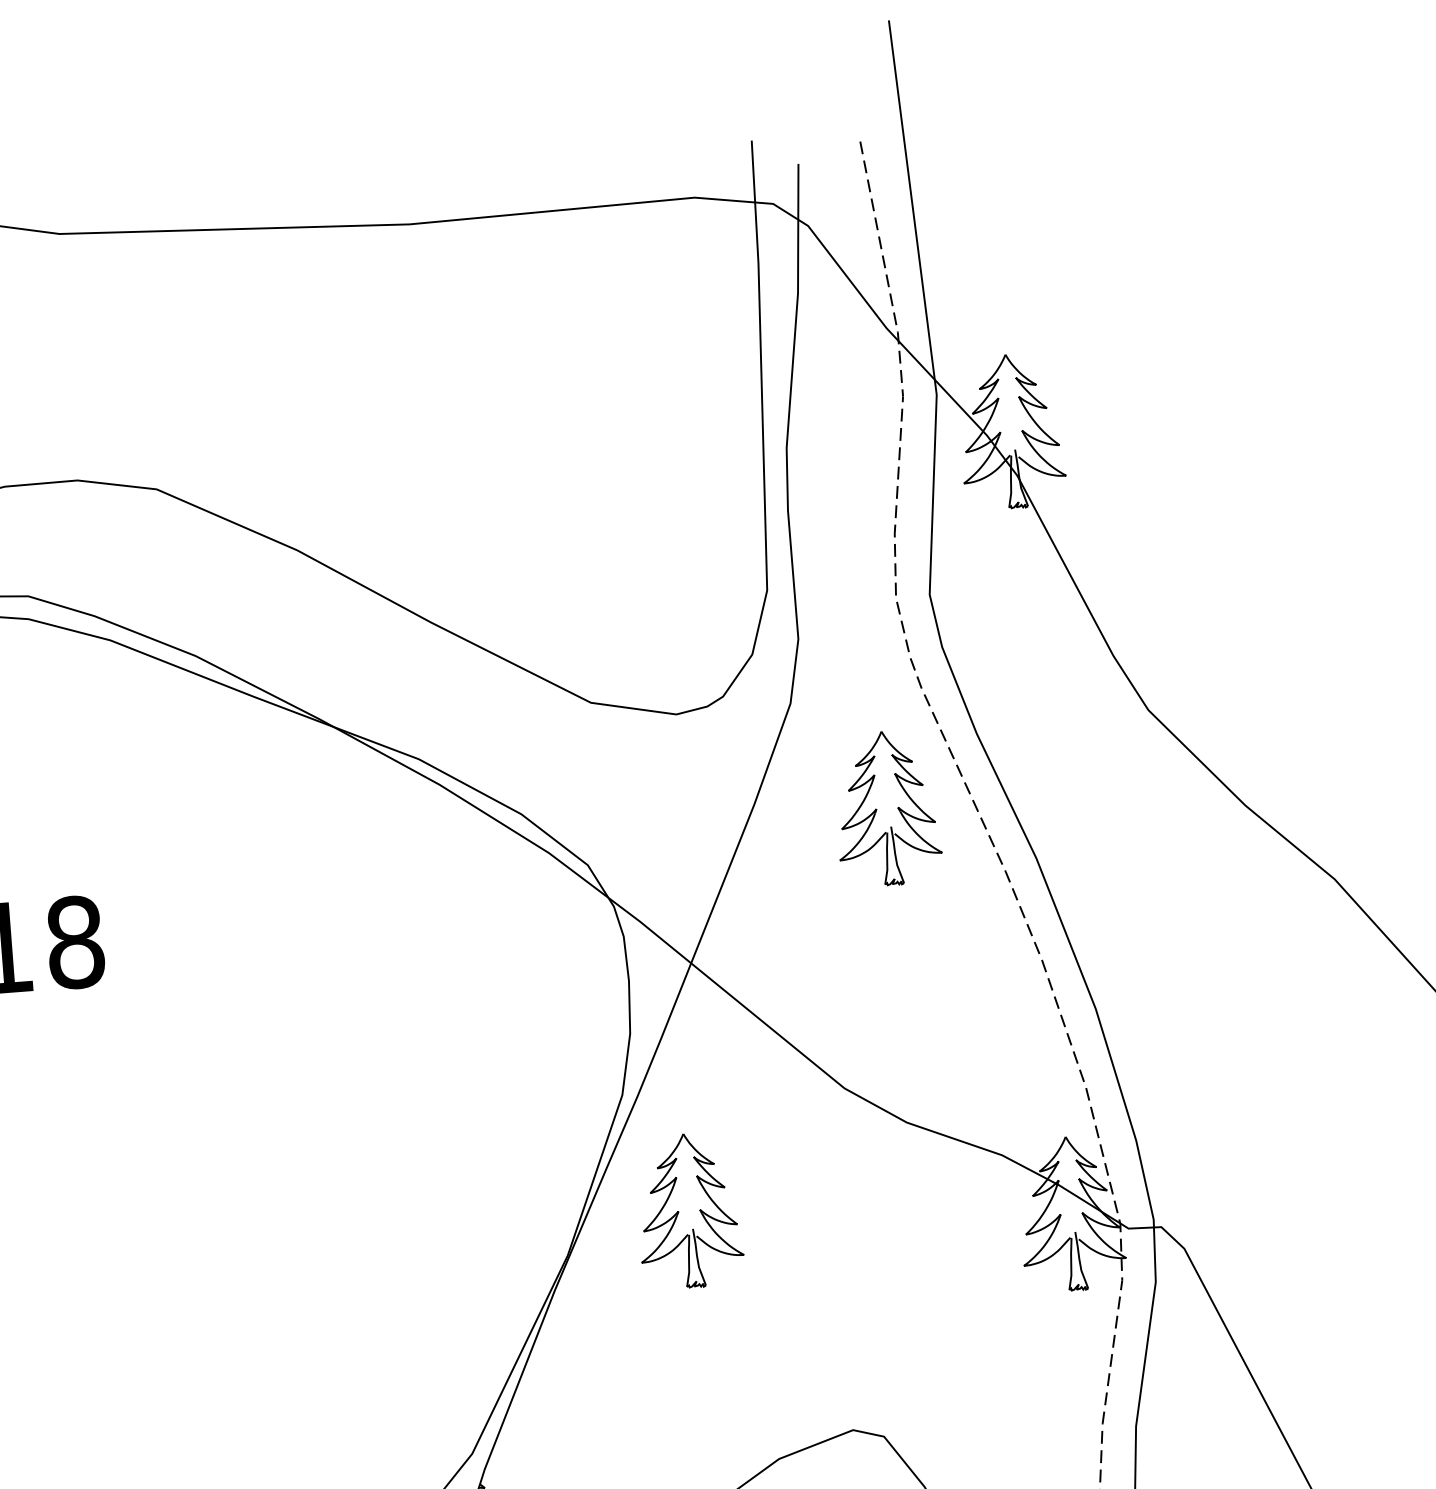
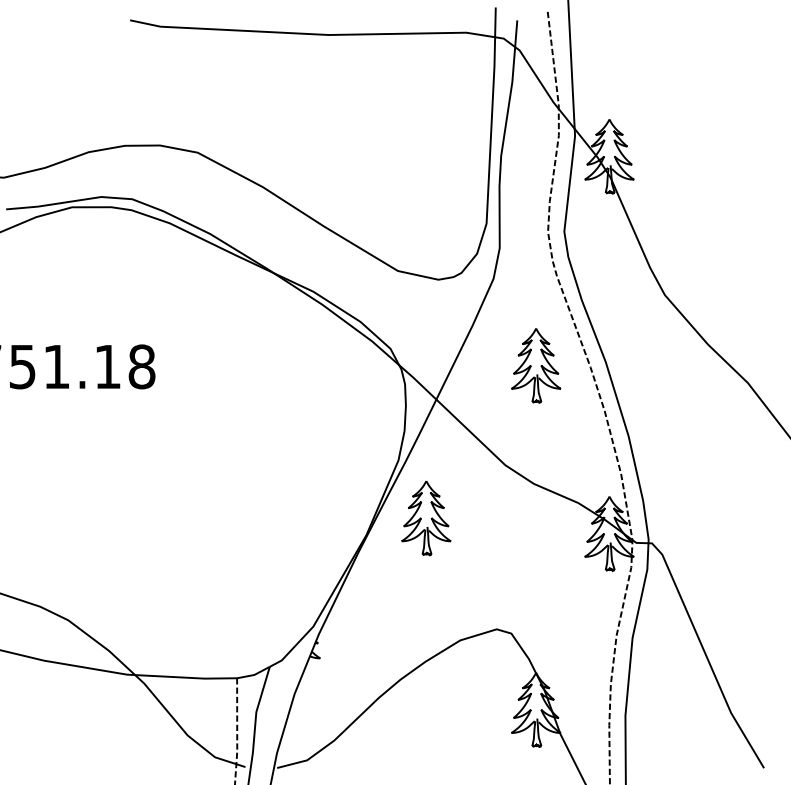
part: (888, 808) -> (536, 365), moved

